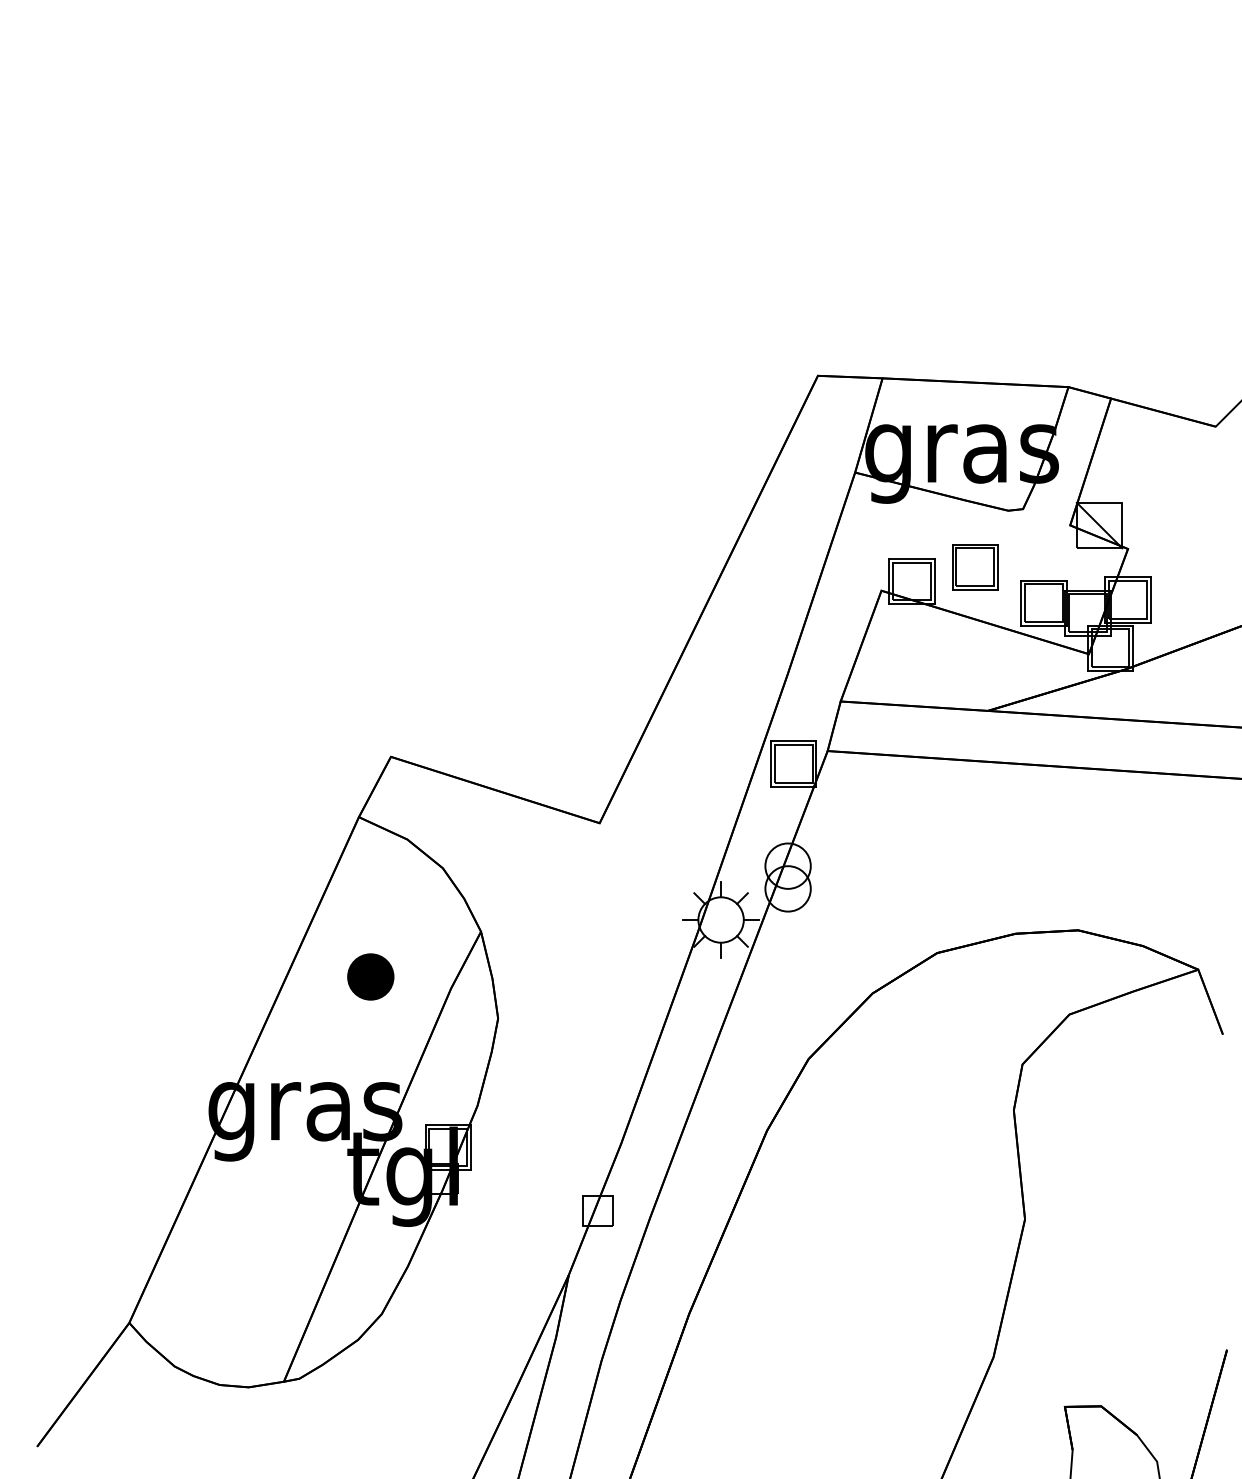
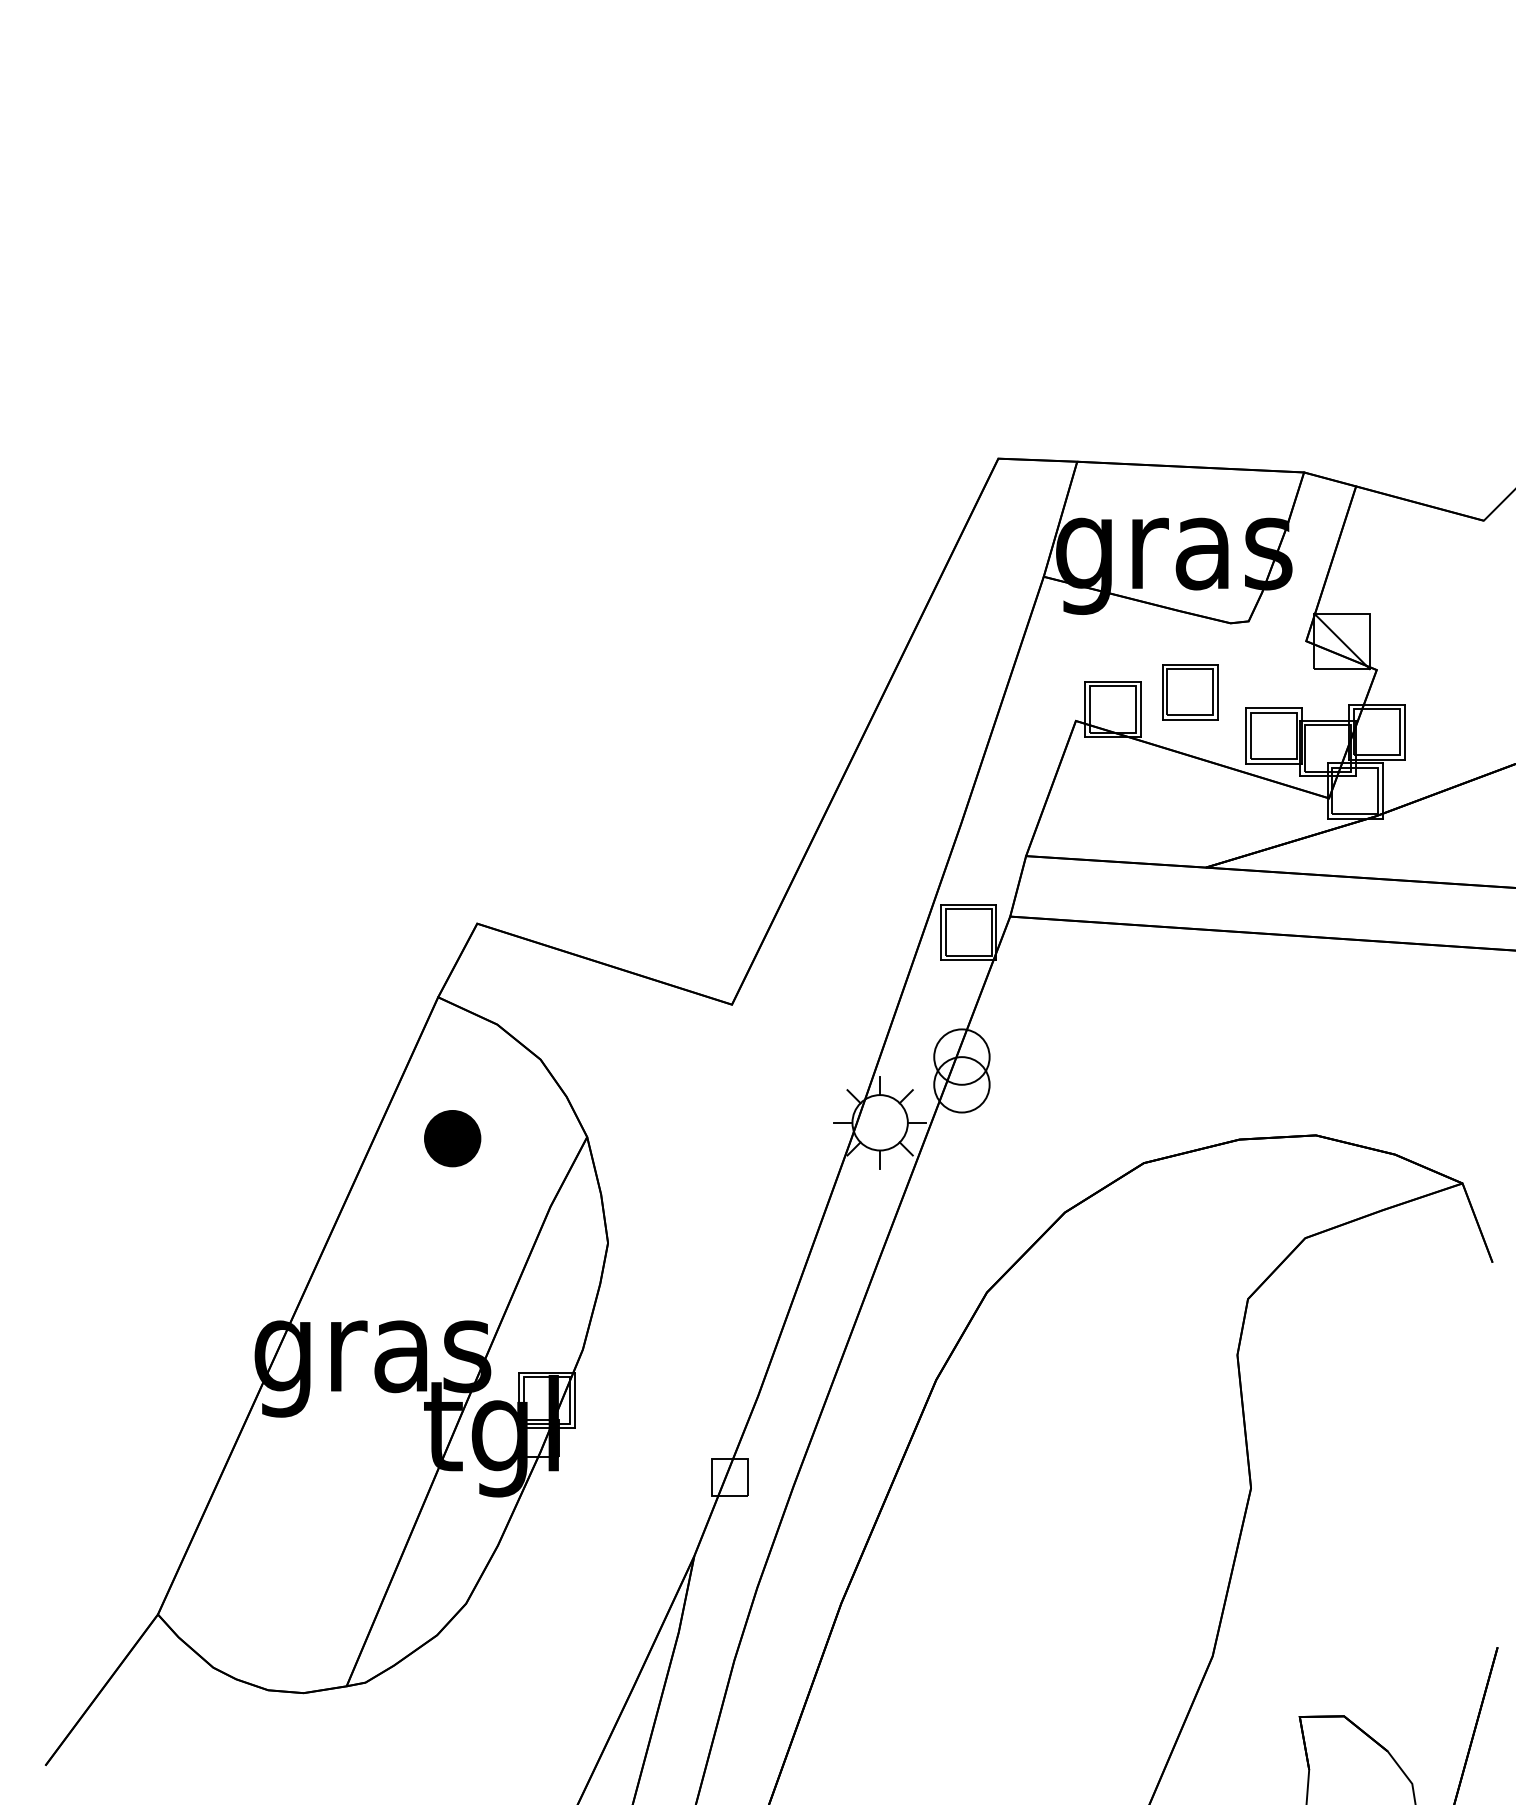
part: (370, 976) -> (452, 1138), moved

